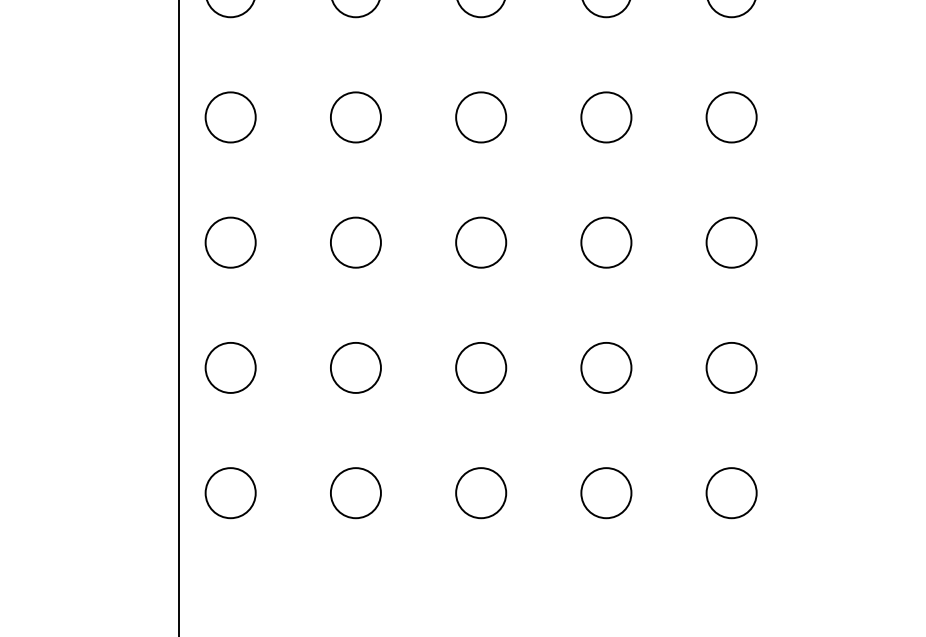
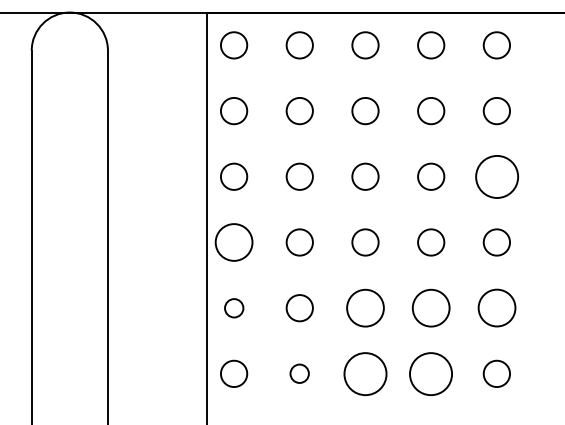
circle: (730, 116) -> (496, 176), size x1.6
circle: (229, 242) -> (233, 242), size x1.4
circle: (231, 368) -> (234, 308), size x0.7
circle: (481, 368) -> (365, 308), size x1.4
circle: (606, 368) -> (431, 308), size x1.4
circle: (730, 368) -> (496, 308), size x1.4
circle: (355, 492) -> (299, 373), size x0.7
circle: (481, 492) -> (365, 373), size x1.6
circle: (606, 492) -> (431, 373), size x1.6

